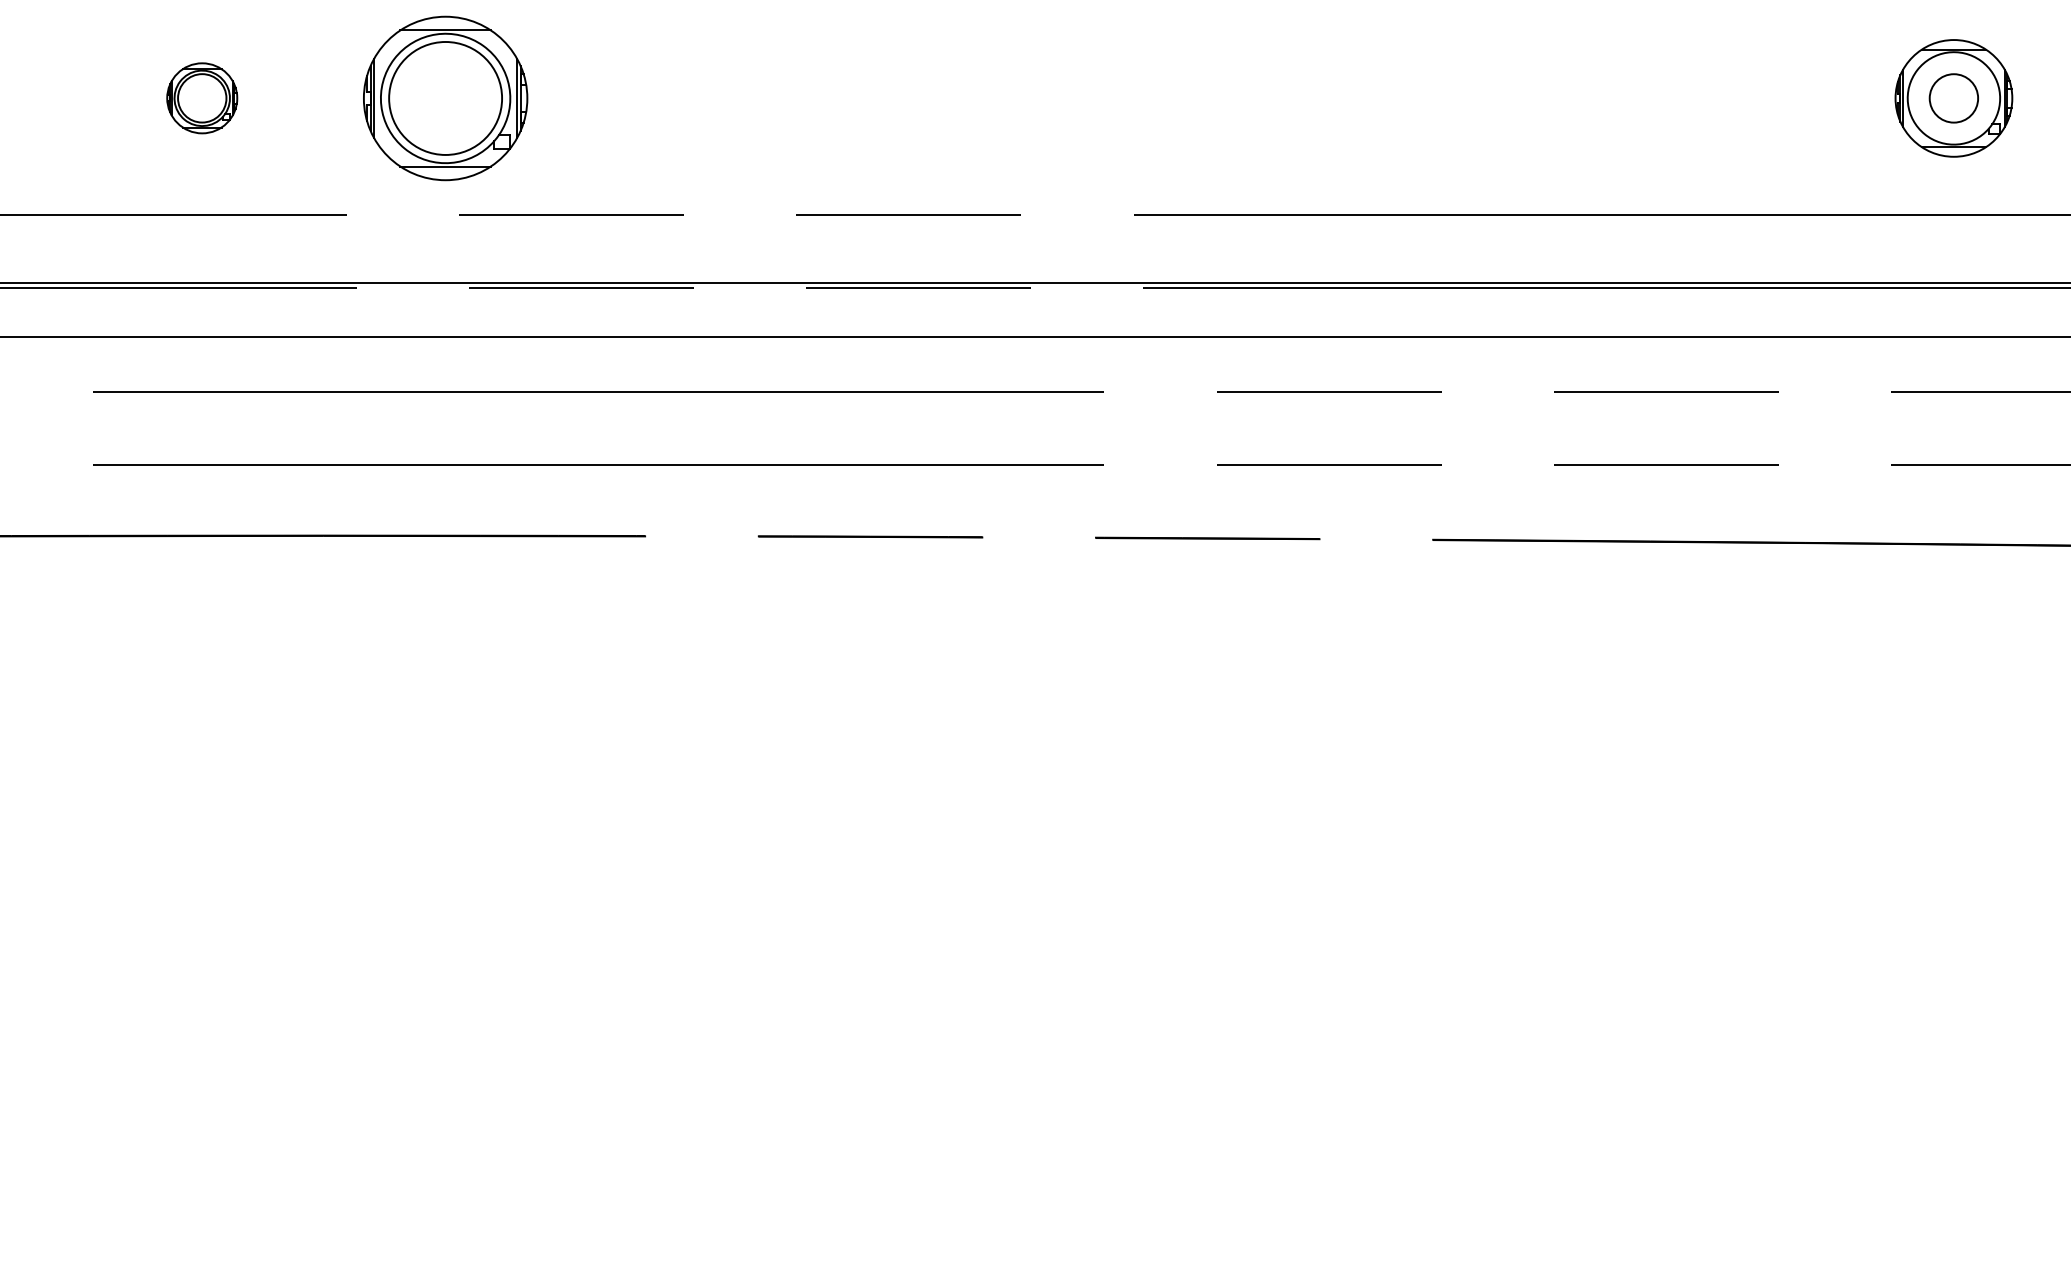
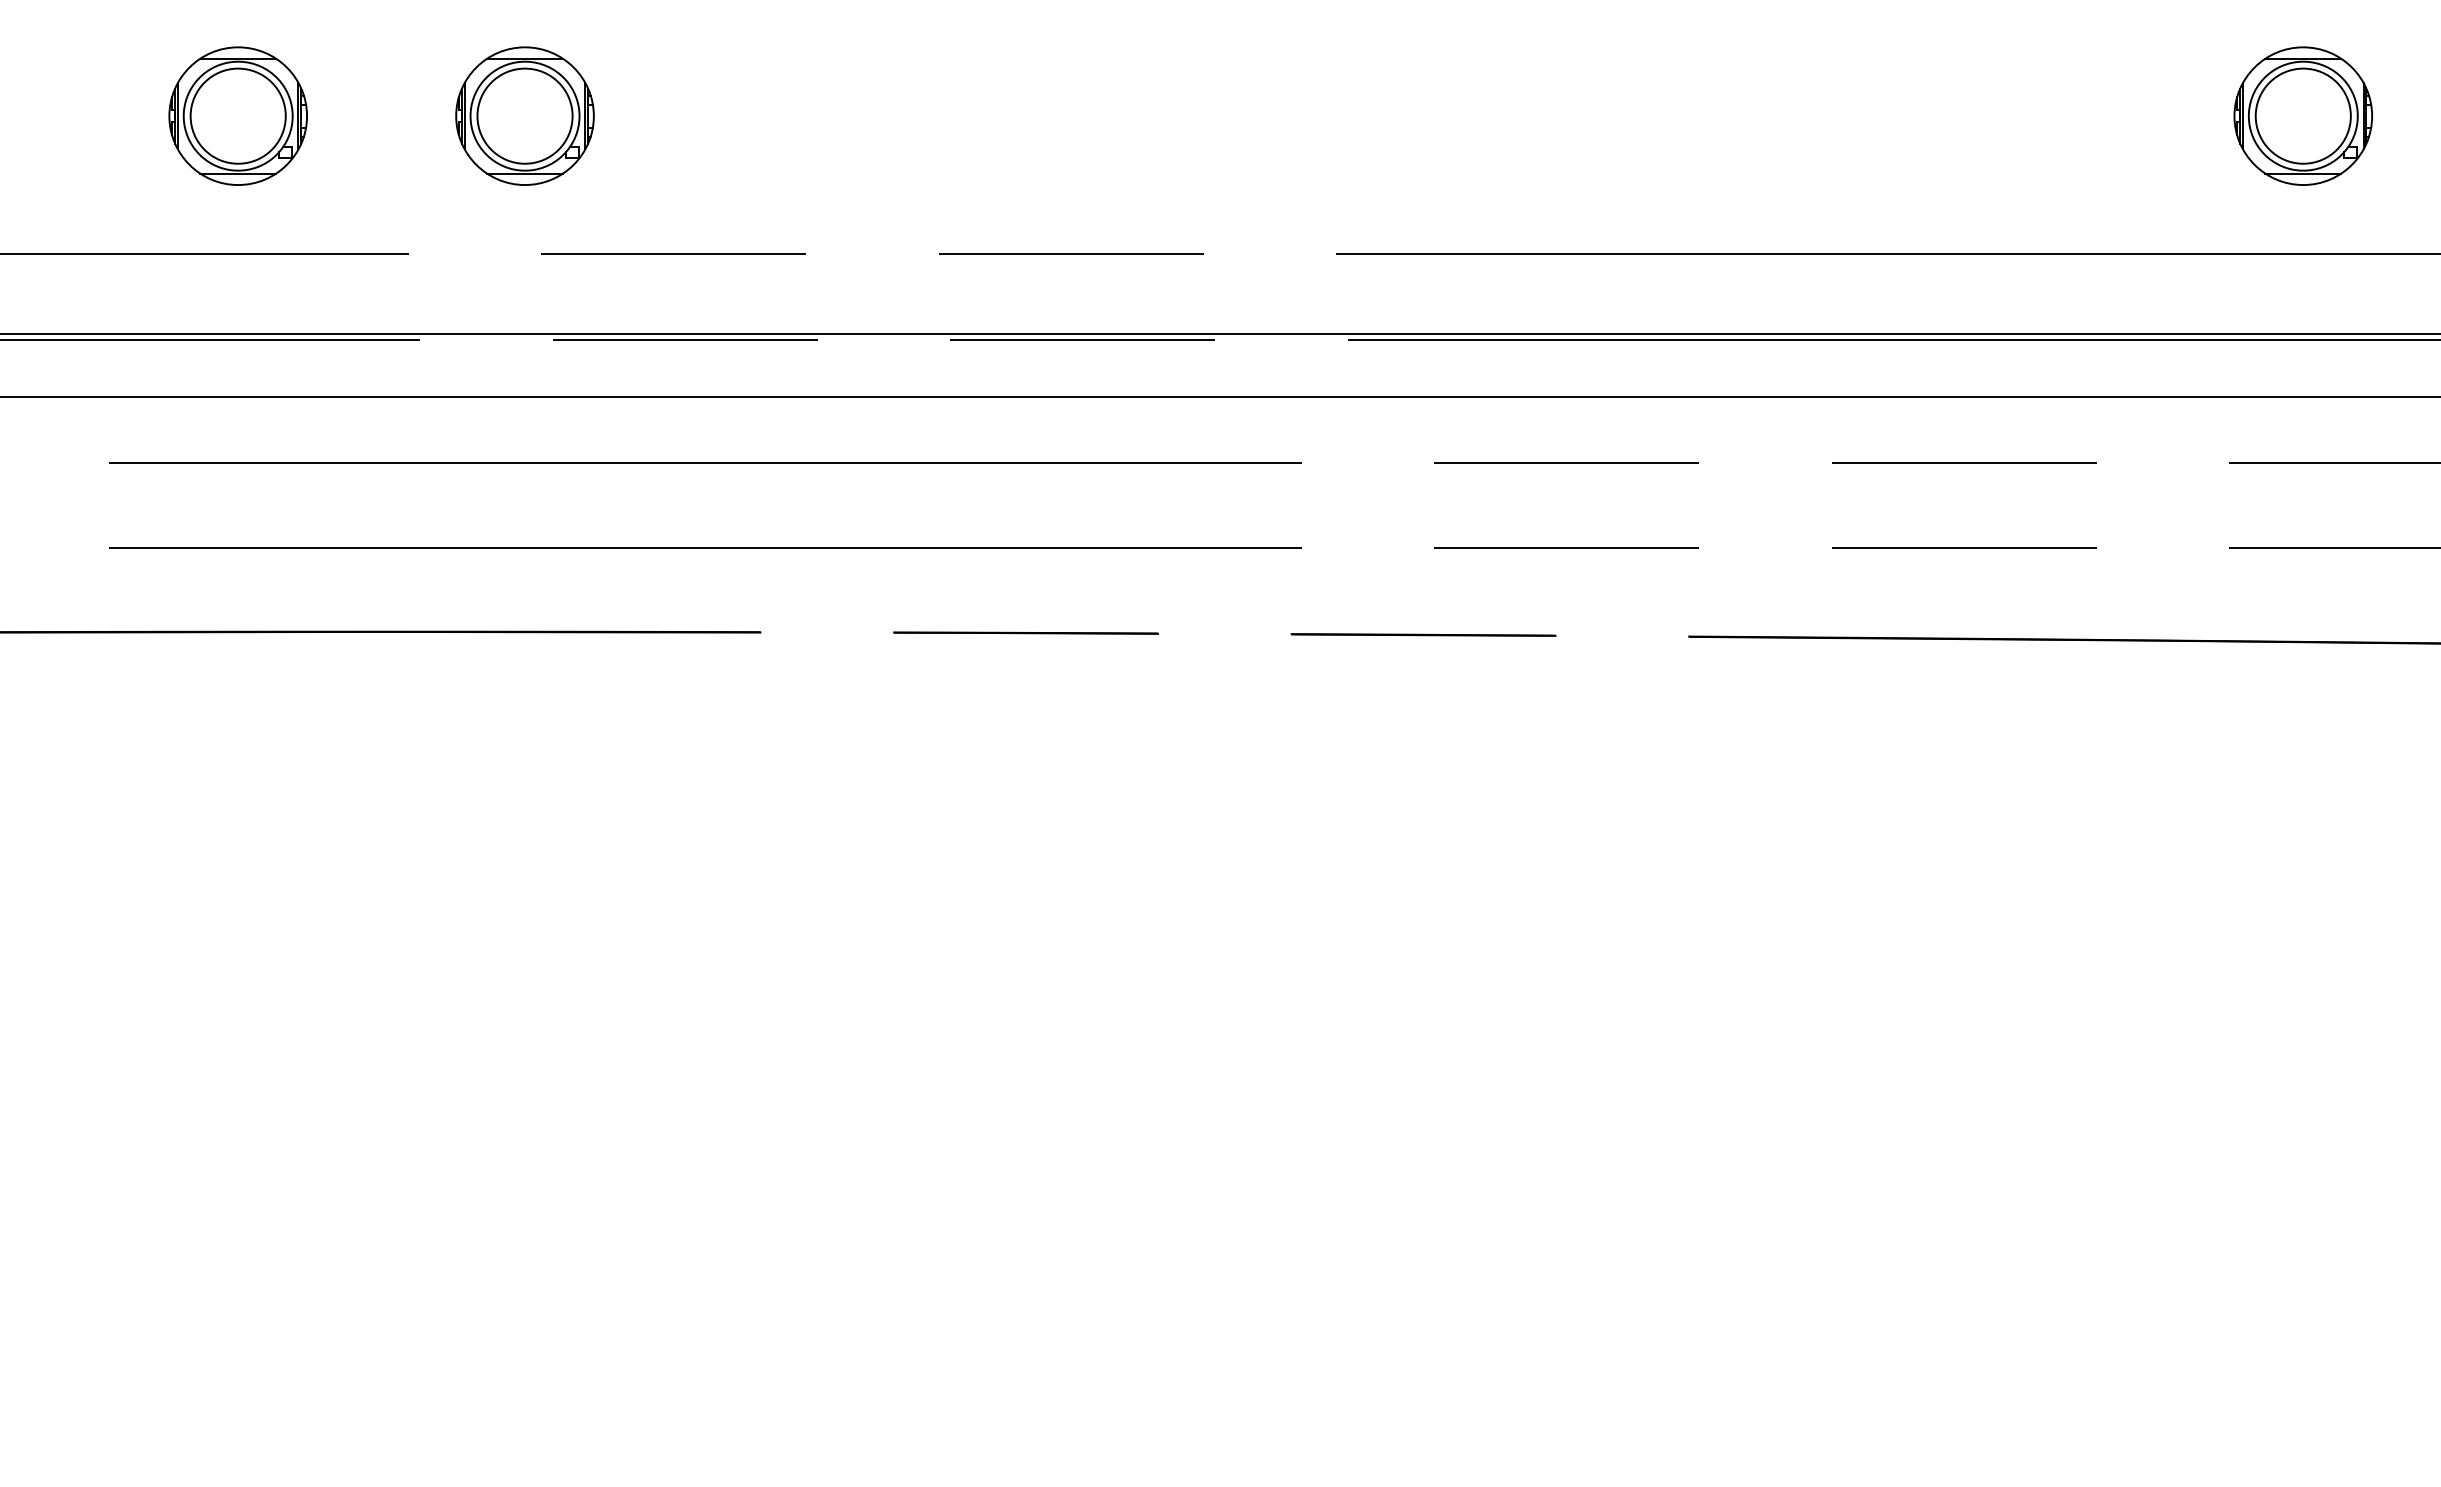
part: (201, 97) -> (237, 115), size x1.67
part: (445, 97) -> (524, 115), size x0.71
circle: (1953, 97) -> (2302, 115), size x1.67

